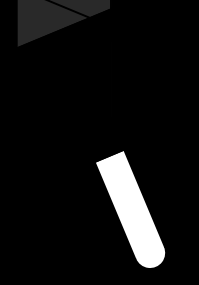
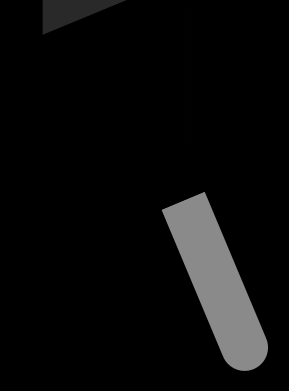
fill: (130, 208) -> (214, 279), added

